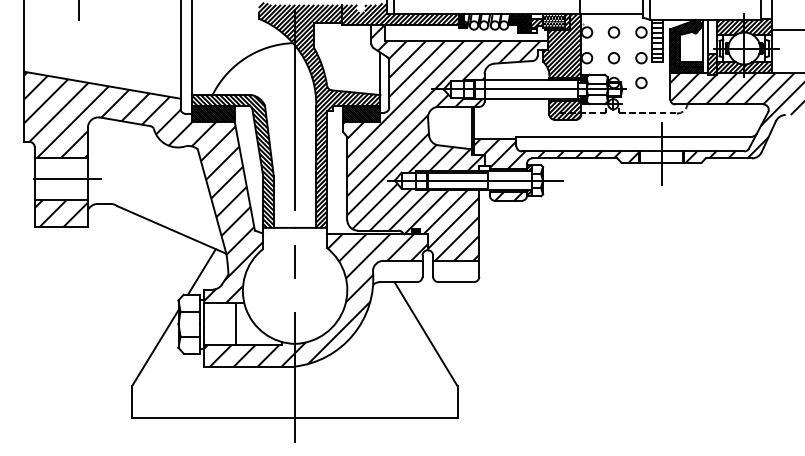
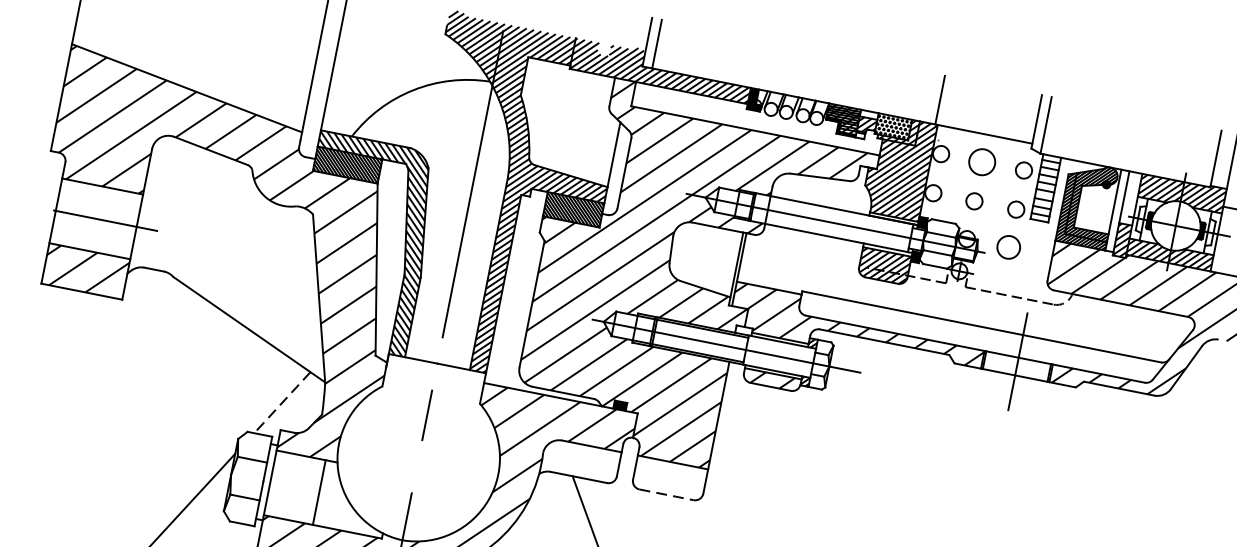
circle: (613, 32) -> (981, 162), size x1.6
circle: (641, 82) -> (1008, 246), size x1.4
line: (201, 271) -> (281, 401), solid -> dashed
line: (456, 282) -> (666, 495), solid -> dashed

